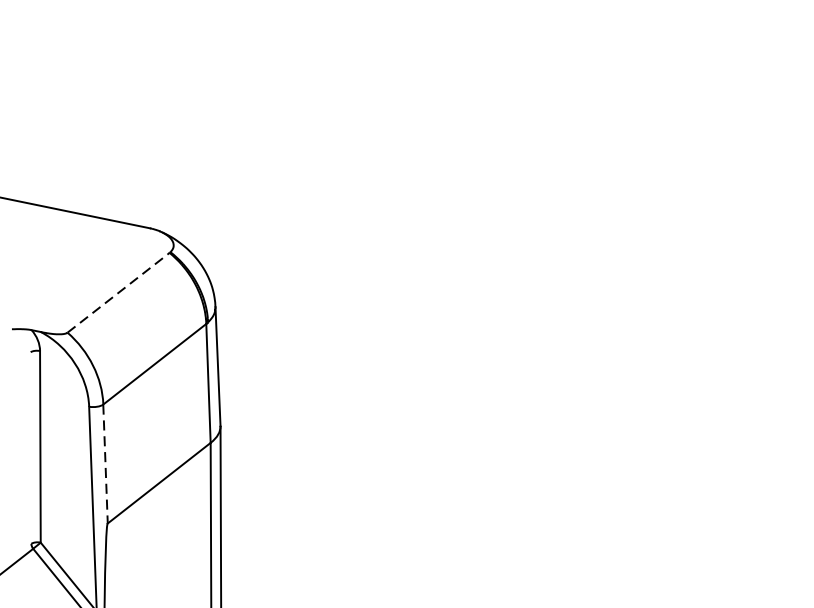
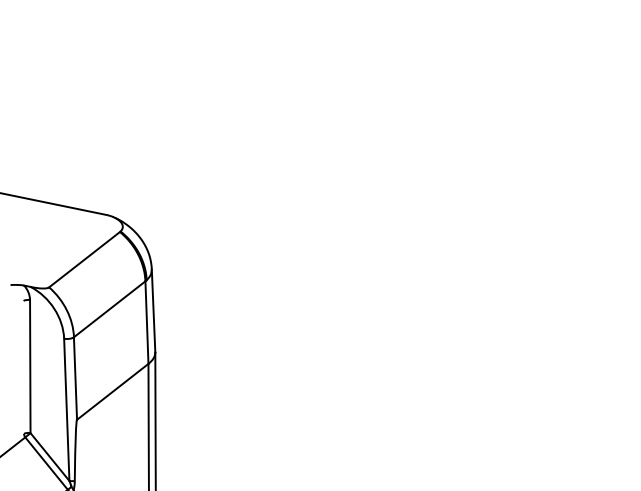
line: (118, 292) -> (84, 259), dashed -> solid
line: (105, 465) -> (75, 379), dashed -> solid

